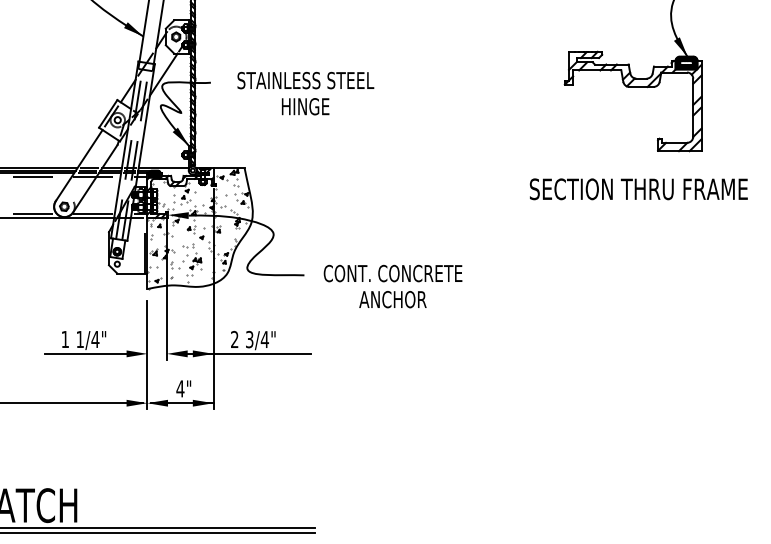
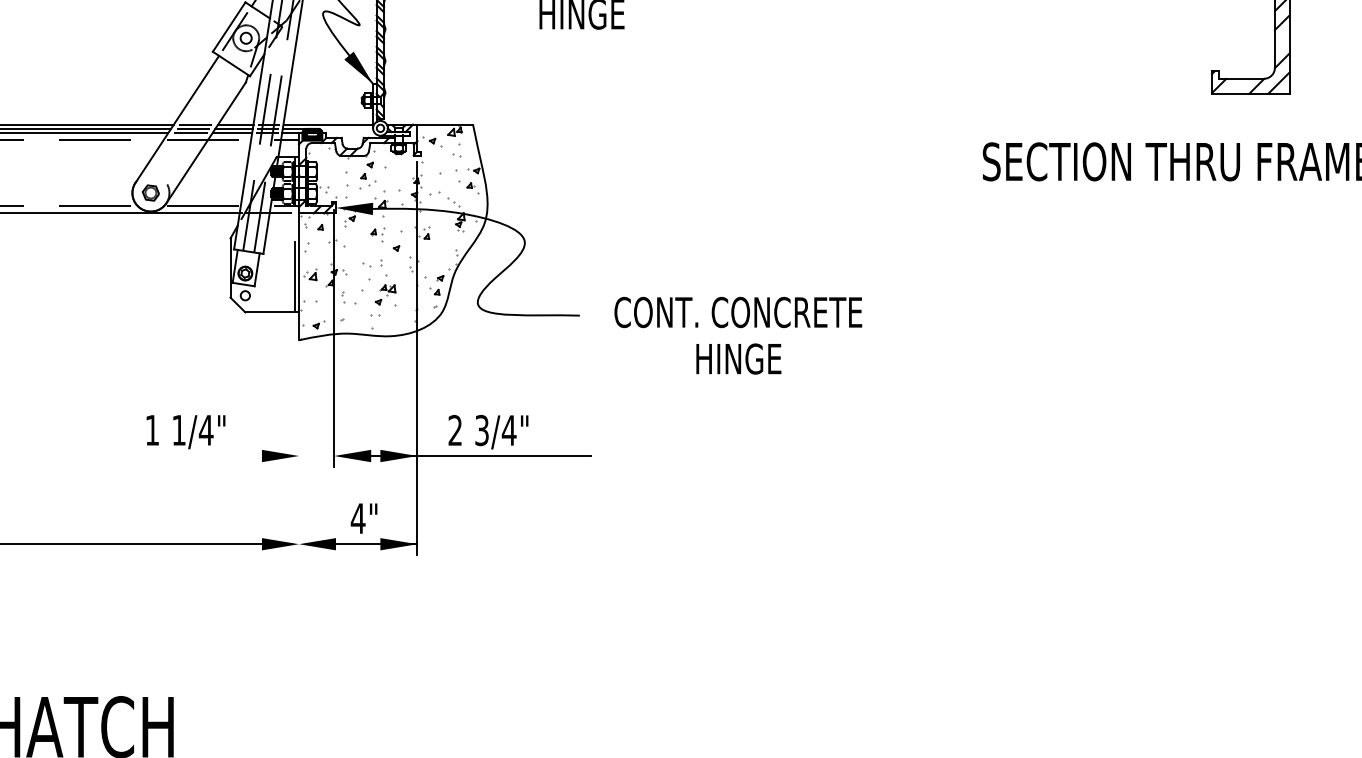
text: (392, 299) -> (737, 358), ANCHOR -> HINGE
line: (85, 353) -> (188, 455), removed
line: (147, 355) -> (299, 458), removed

